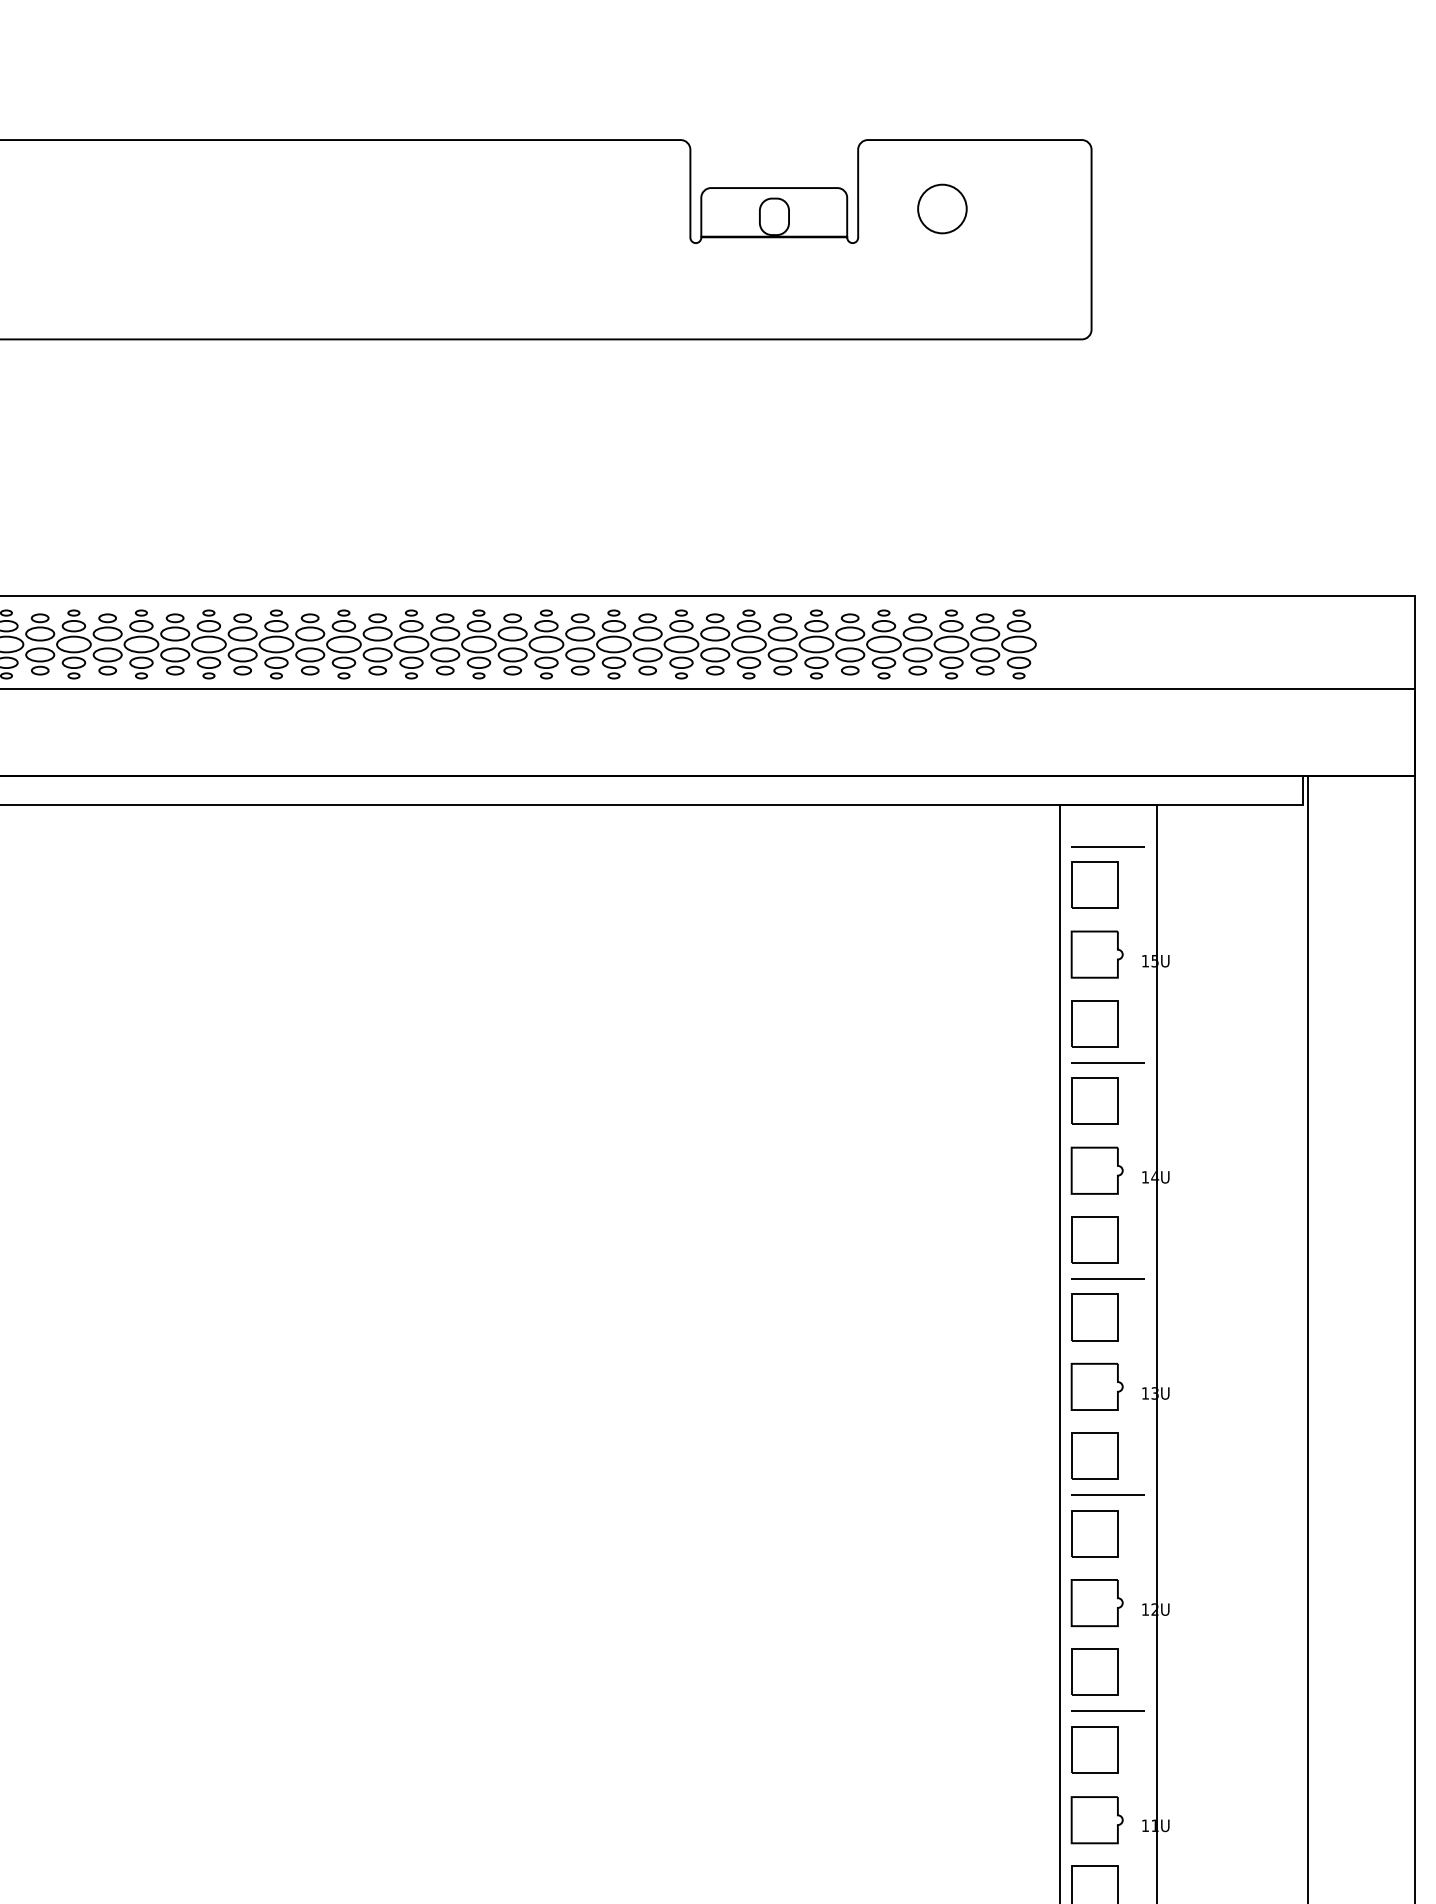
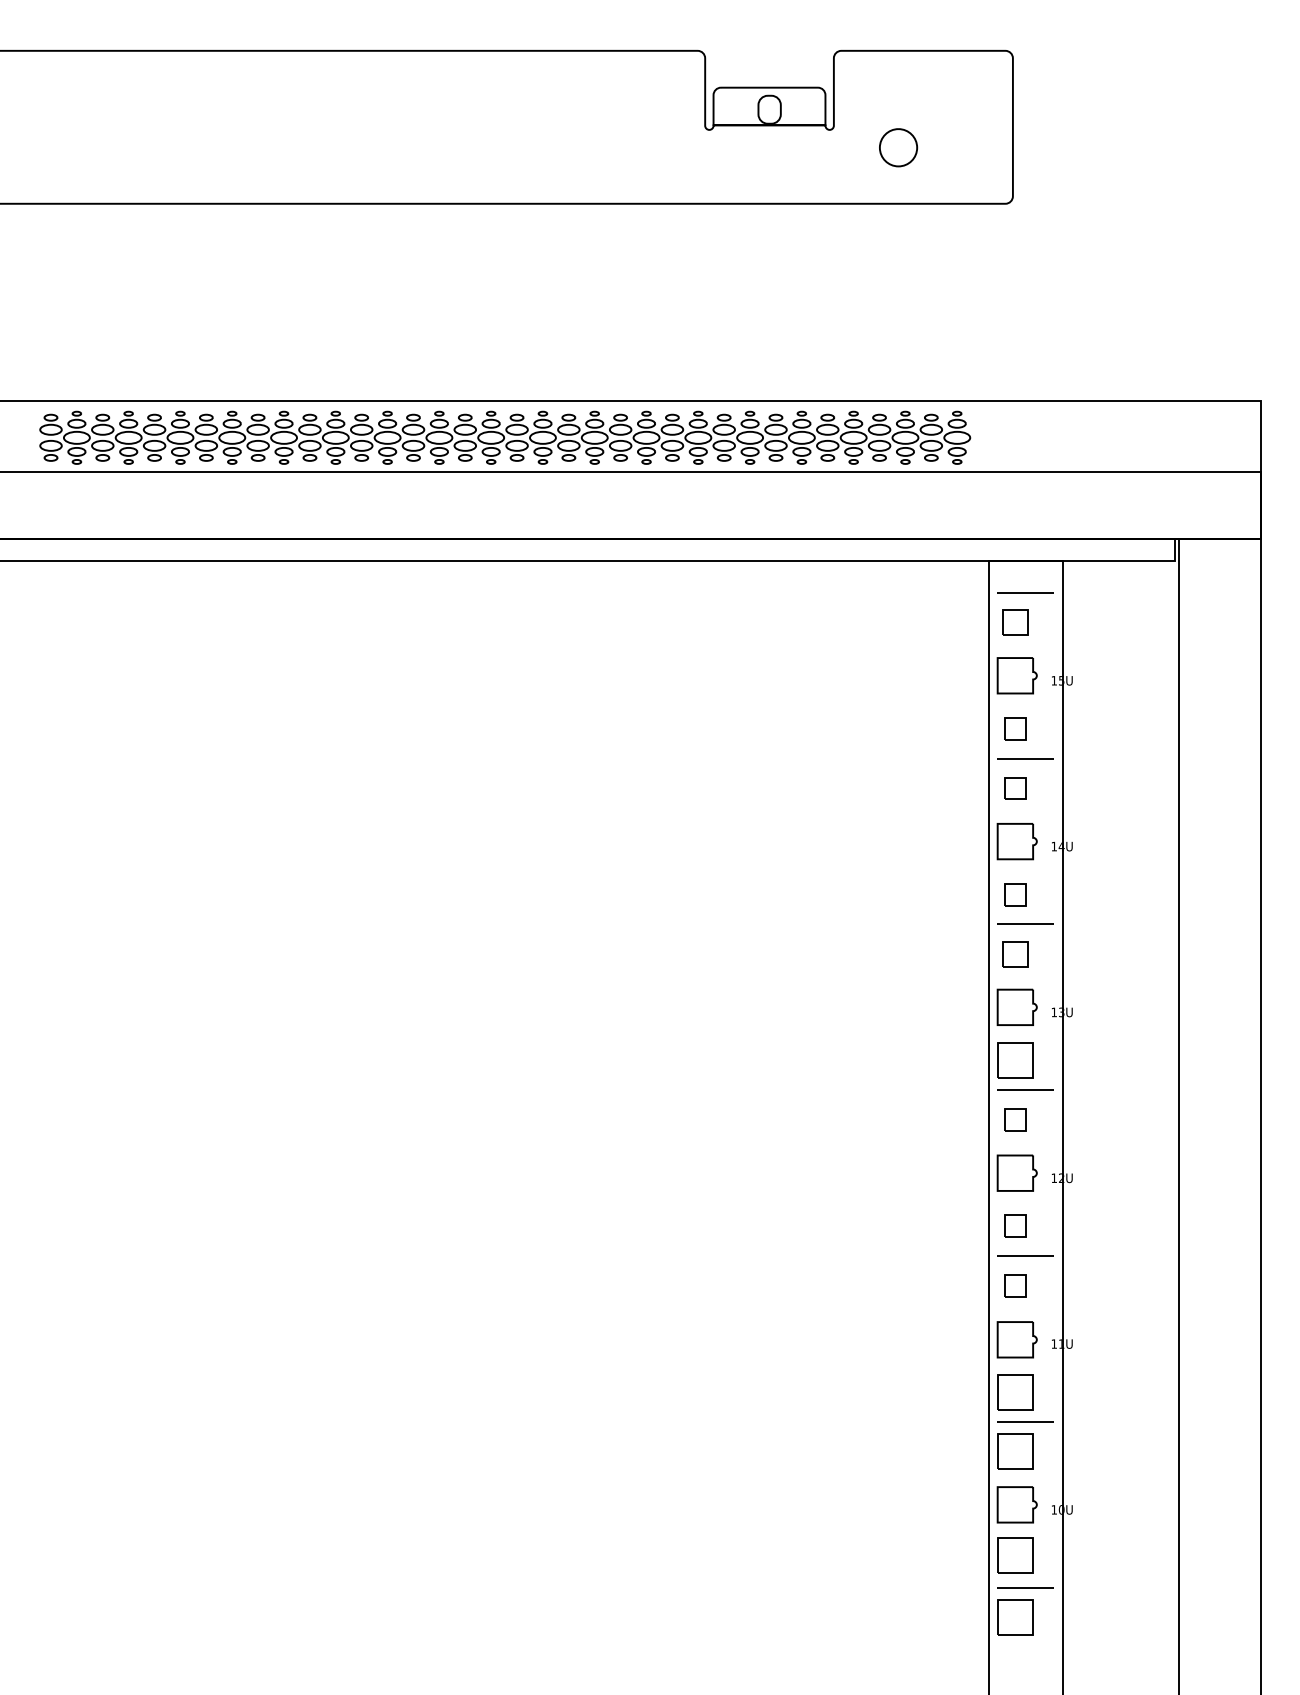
part: (942, 208) -> (898, 147), moved
part: (1094, 885) -> (1015, 622), size x0.7
part: (1094, 1023) -> (1015, 728), size x0.6
part: (1094, 1101) -> (1015, 788), size x0.6
part: (1094, 1239) -> (1015, 894), size x0.6
part: (1094, 1316) -> (1015, 953), size x0.7
part: (1094, 1533) -> (1015, 1119), size x0.6
part: (1094, 1671) -> (1015, 1225), size x0.6
part: (1094, 1749) -> (1015, 1285), size x0.6

